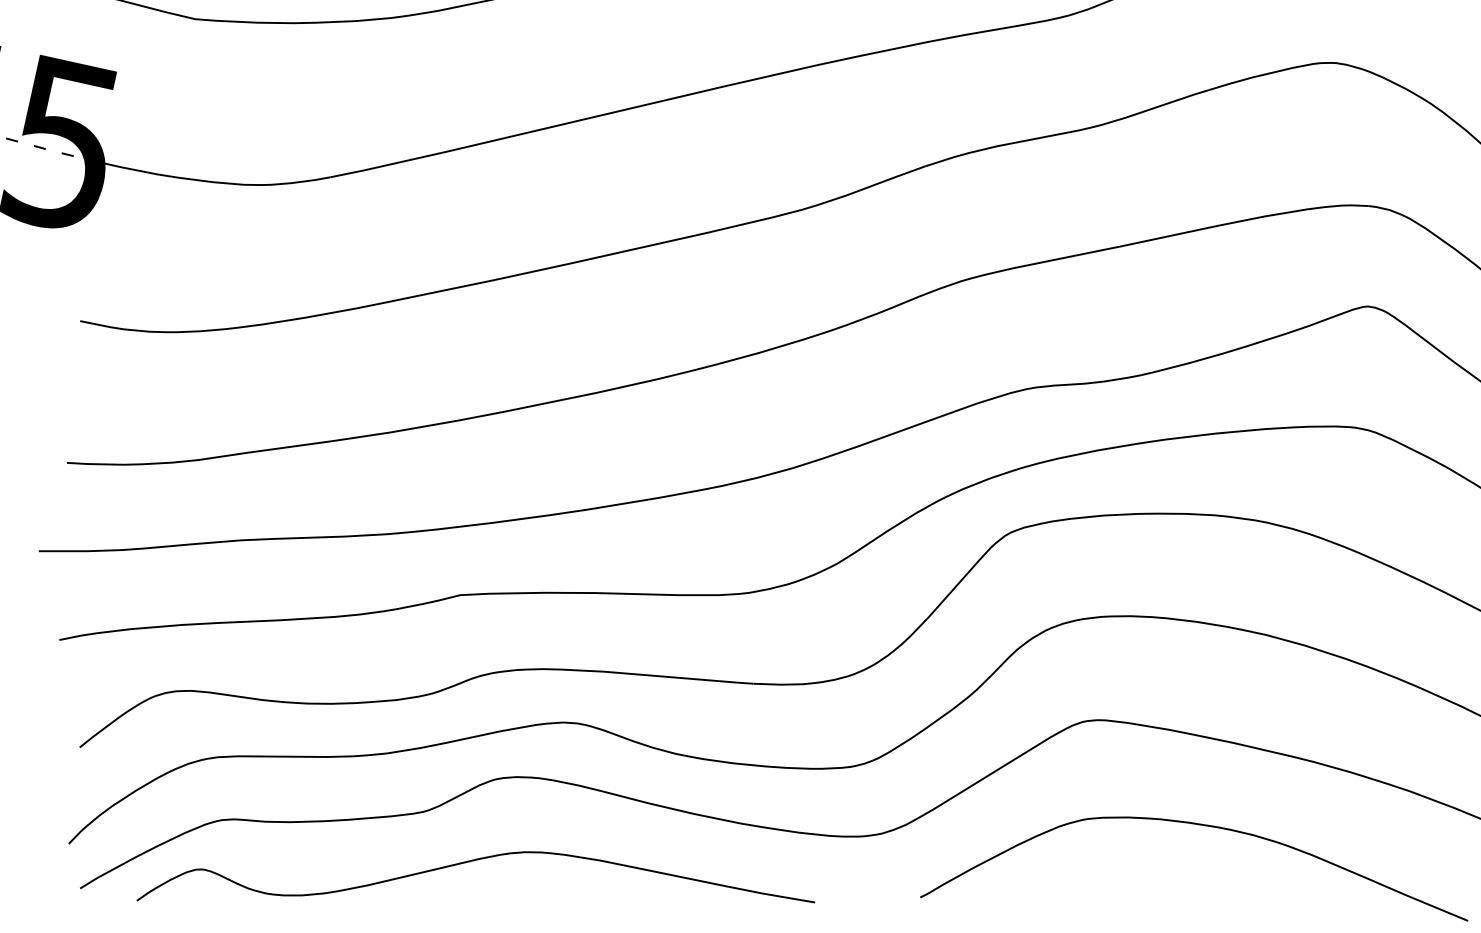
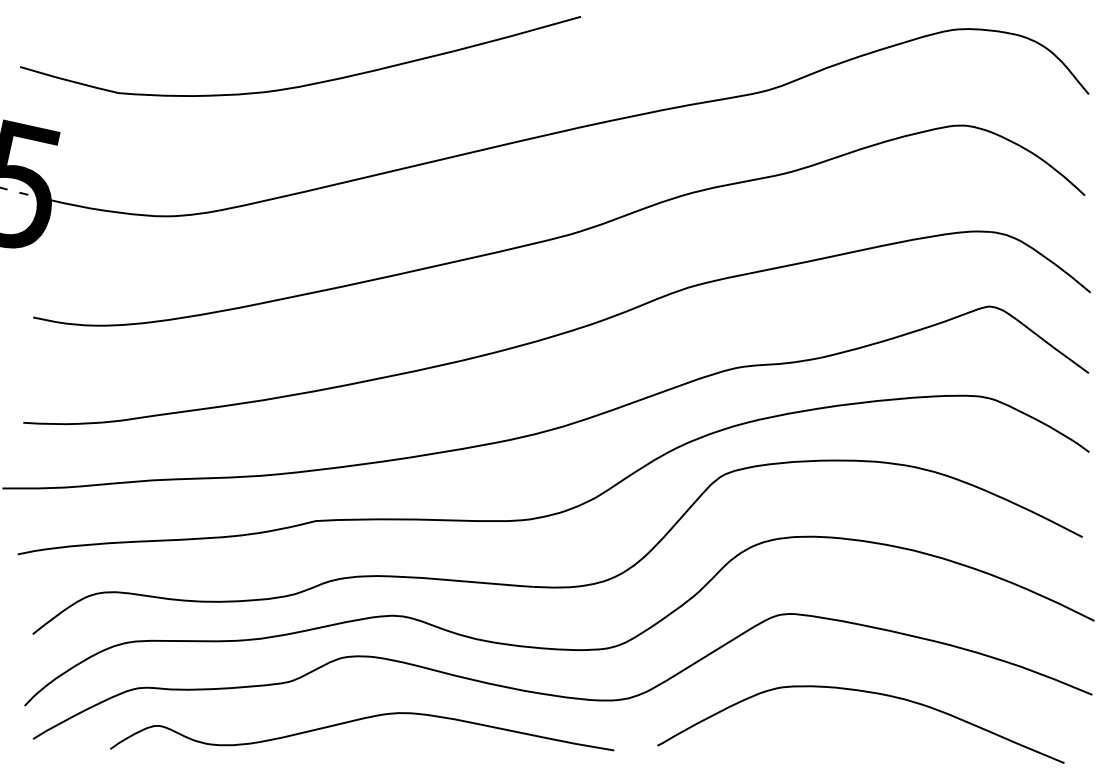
curve: (472, 862) -> (359, 720), moved

